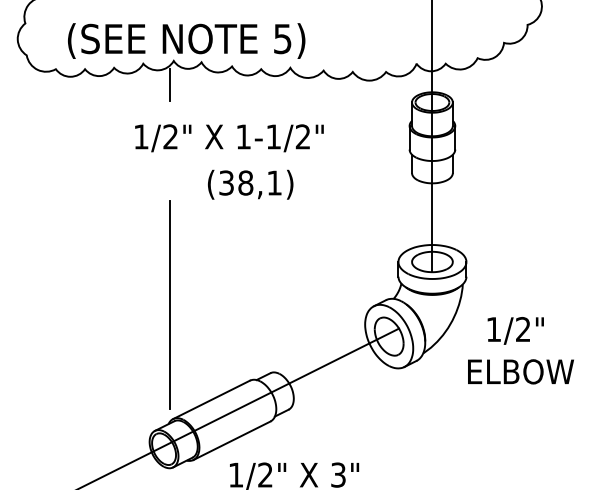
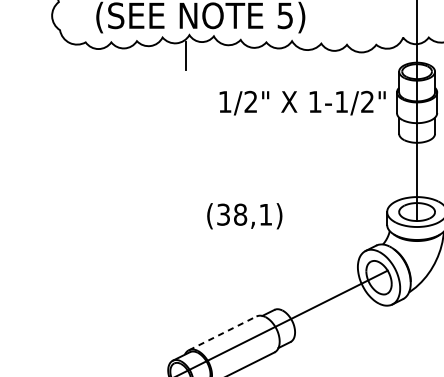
text: (229, 138) -> (302, 103), moved
text: (250, 184) -> (244, 216), moved
line: (169, 304) -> (185, 249), removed
line: (211, 399) -> (222, 333), solid -> dashed

